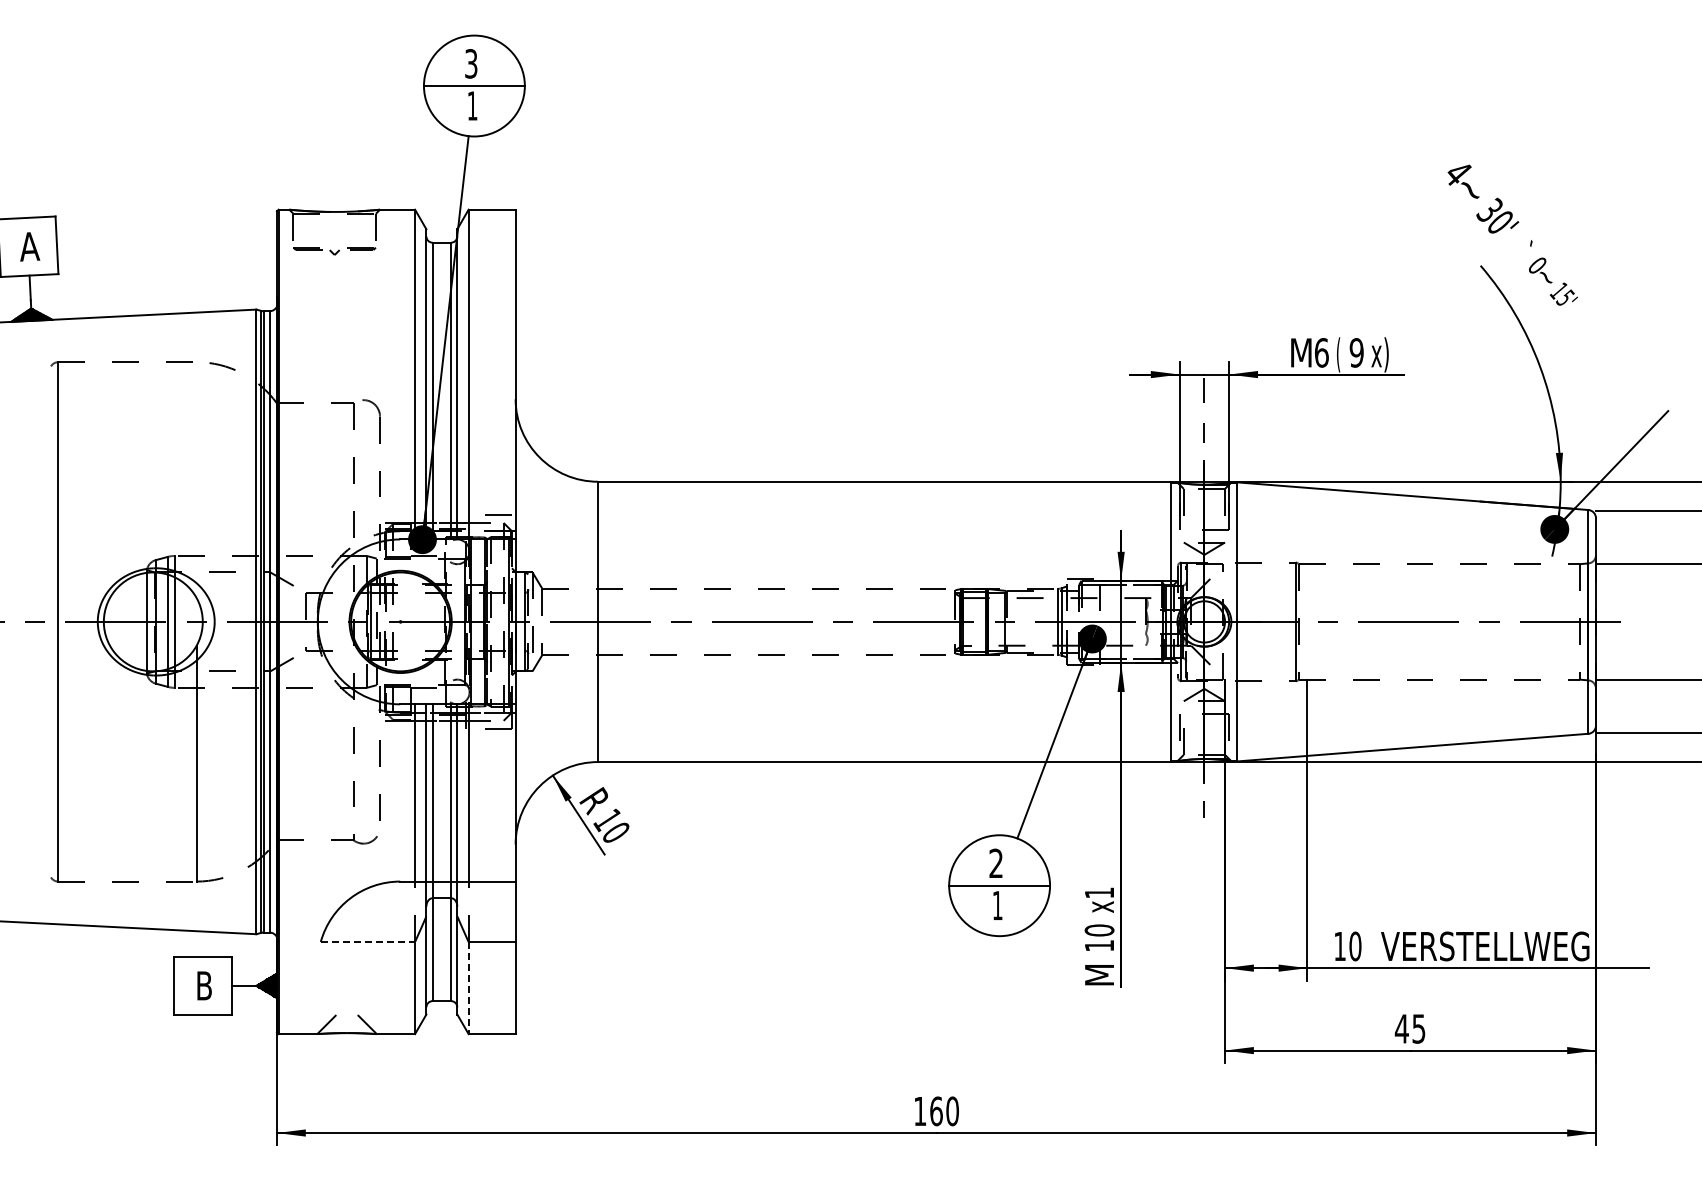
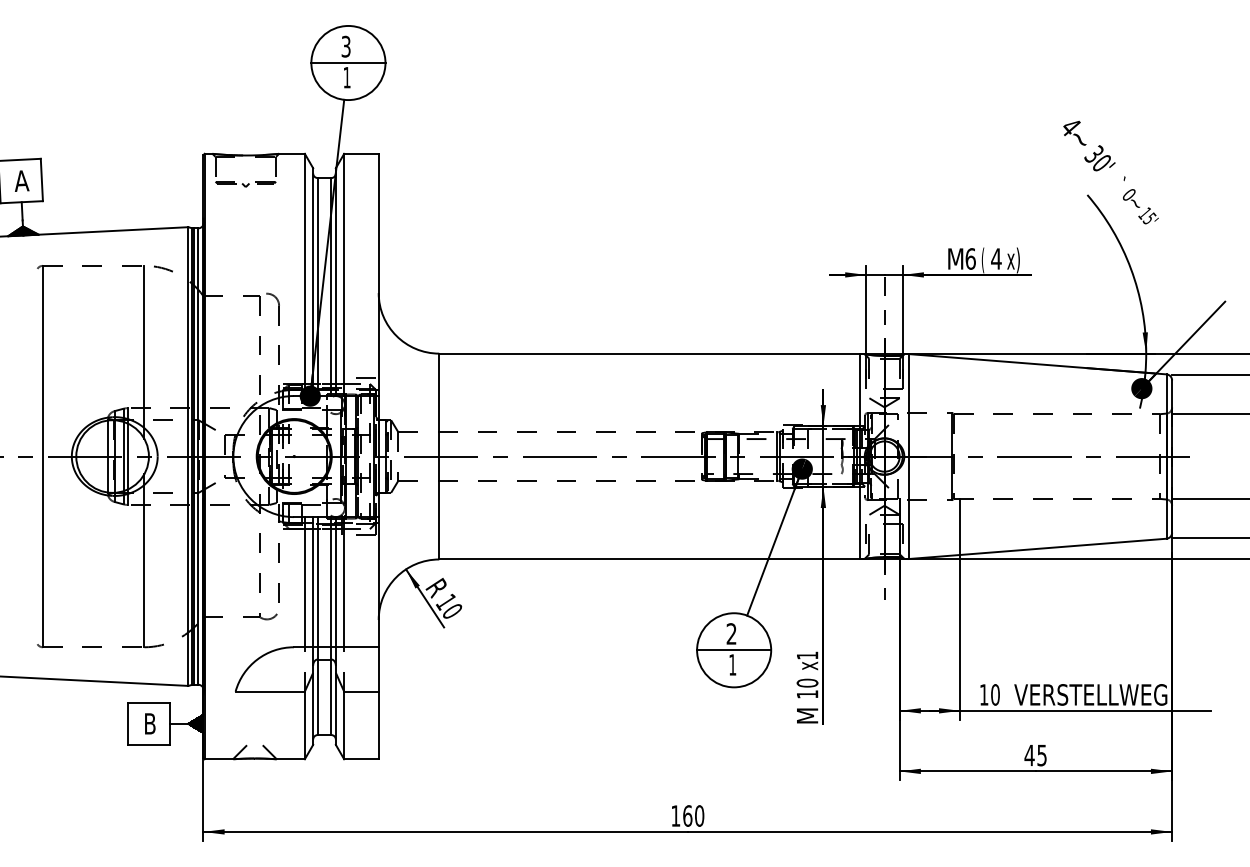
text: (1356, 352) -> (996, 258), 9 -> 4
line: (196, 480) -> (144, 352), added
line: (368, 942) -> (270, 692), dashed -> solid
line: (468, 988) -> (344, 725), dashed -> solid

